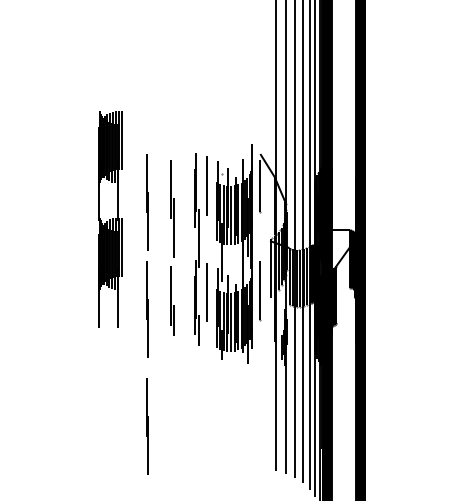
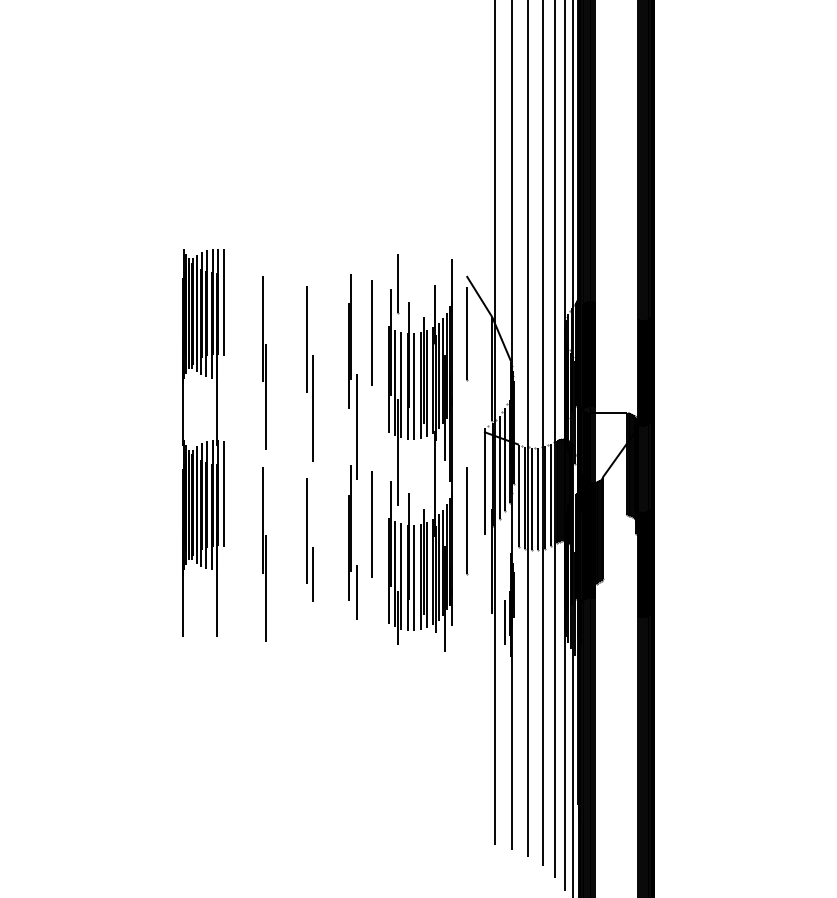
line: (222, 157) -> (398, 282), added
part: (110, 219) -> (203, 443), moved
line: (147, 426) -> (264, 764), removed

